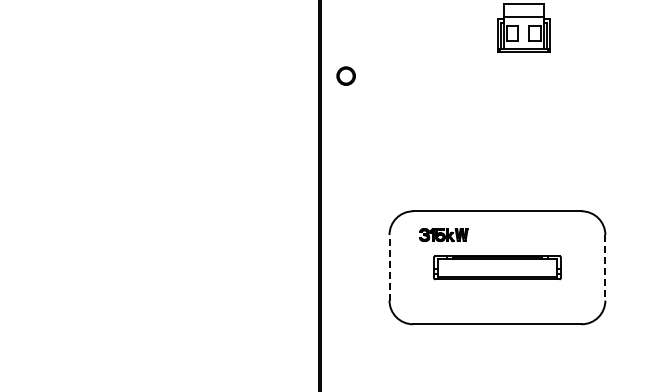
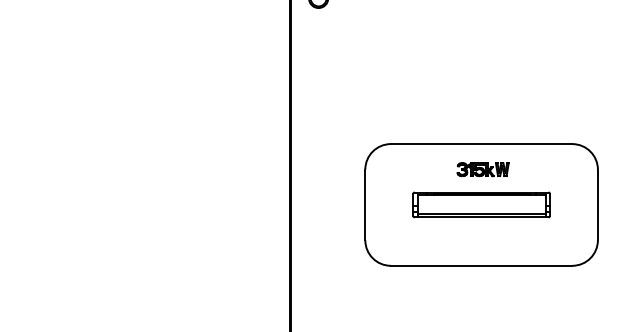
part: (443, 235) -> (482, 170), moved
line: (389, 267) -> (365, 204), dashed -> solid
line: (605, 267) -> (598, 204), dashed -> solid

